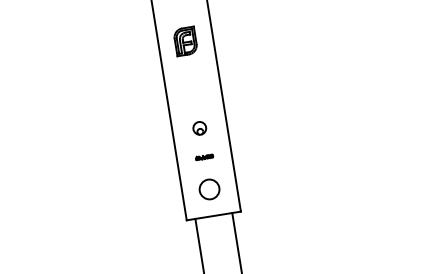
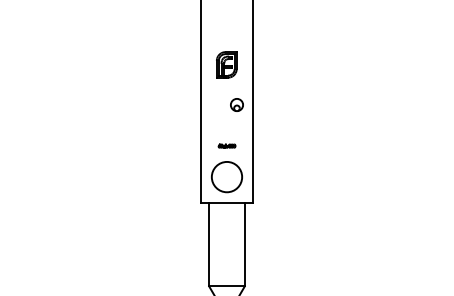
part: (185, 41) -> (226, 64), moved
part: (199, 127) -> (236, 104), moved
circle: (208, 188) -> (226, 176), size x1.6

